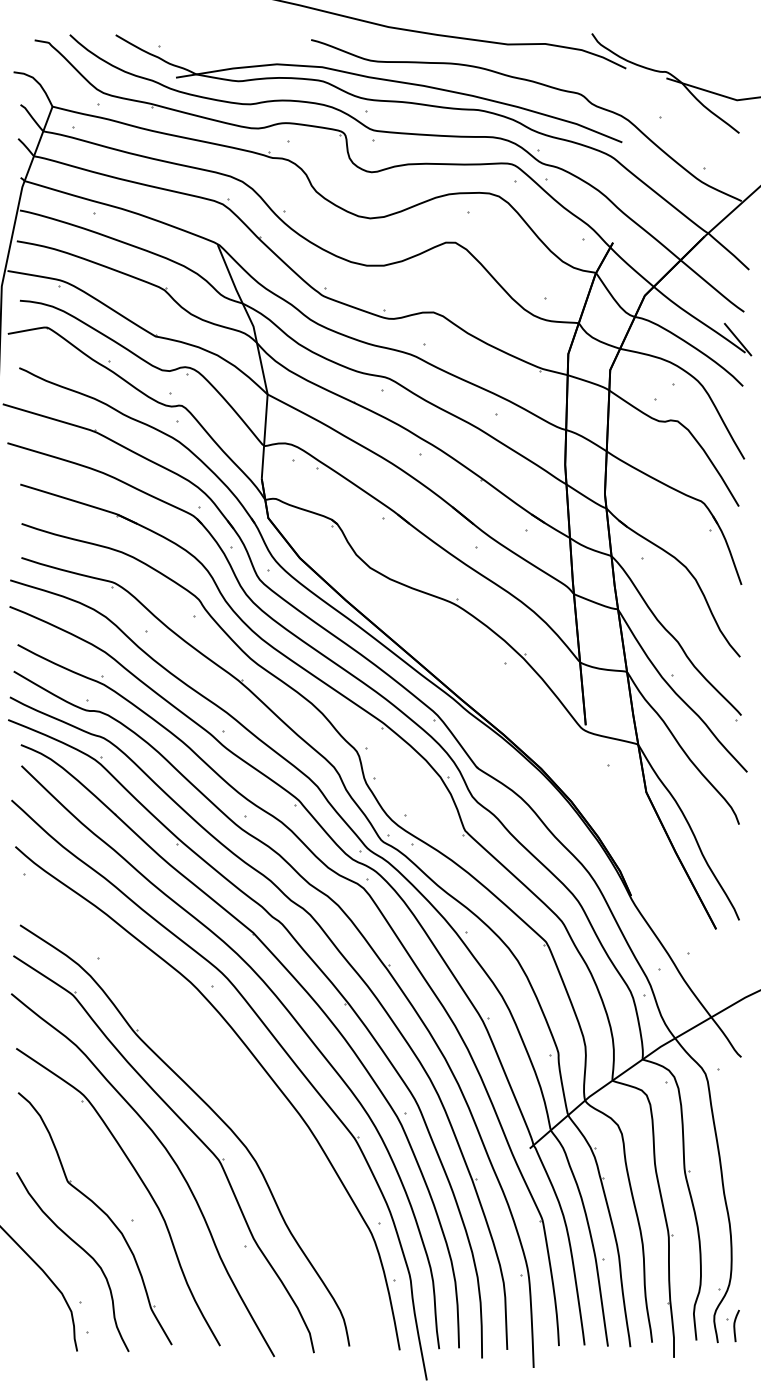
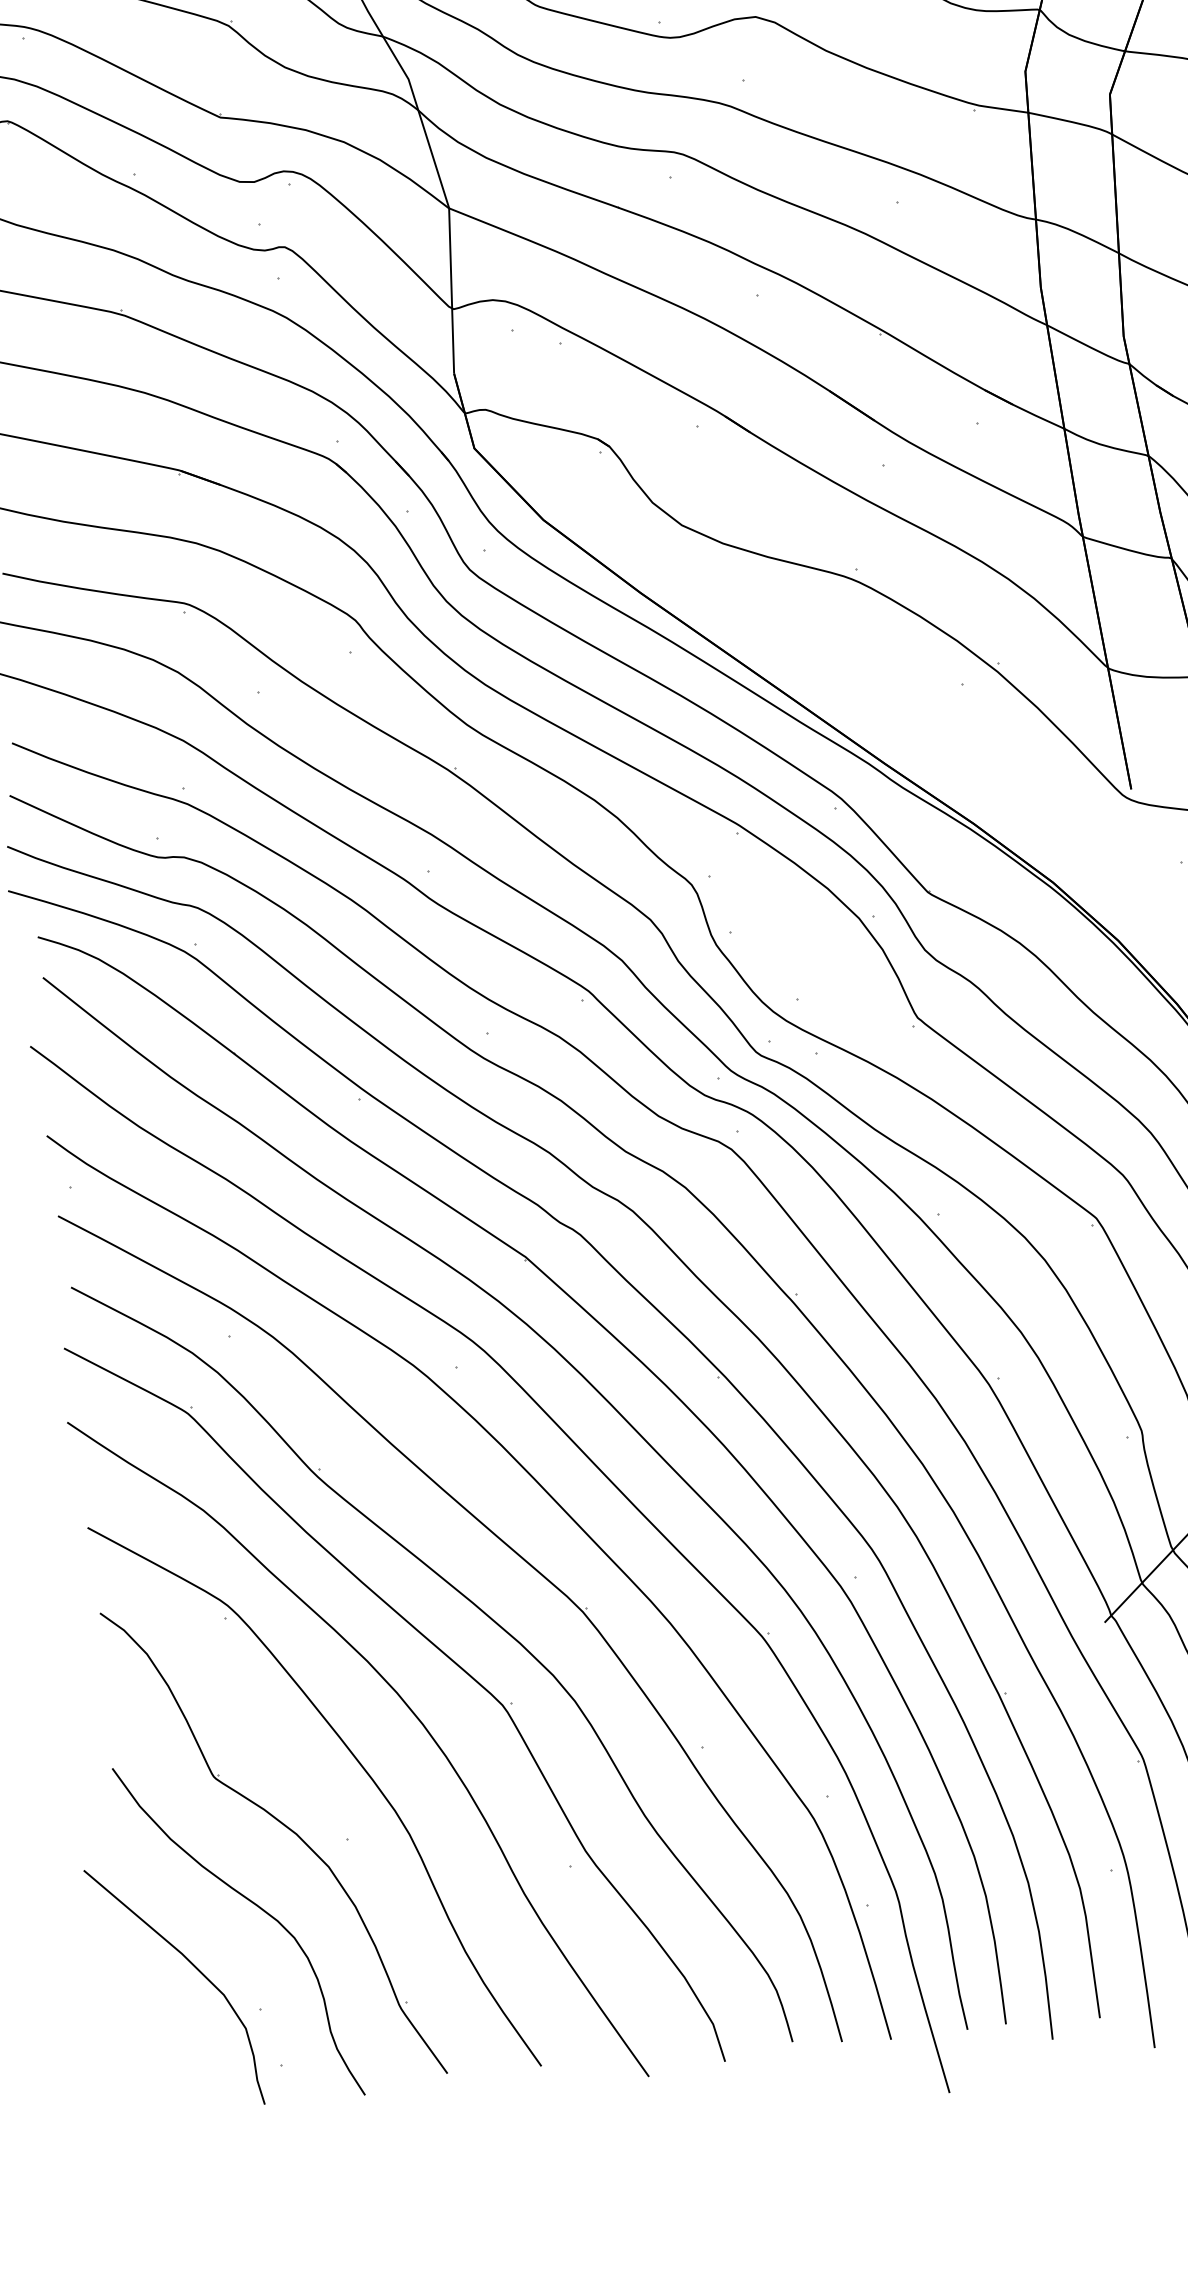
part: (230, 1081) -> (510, 1550), added

